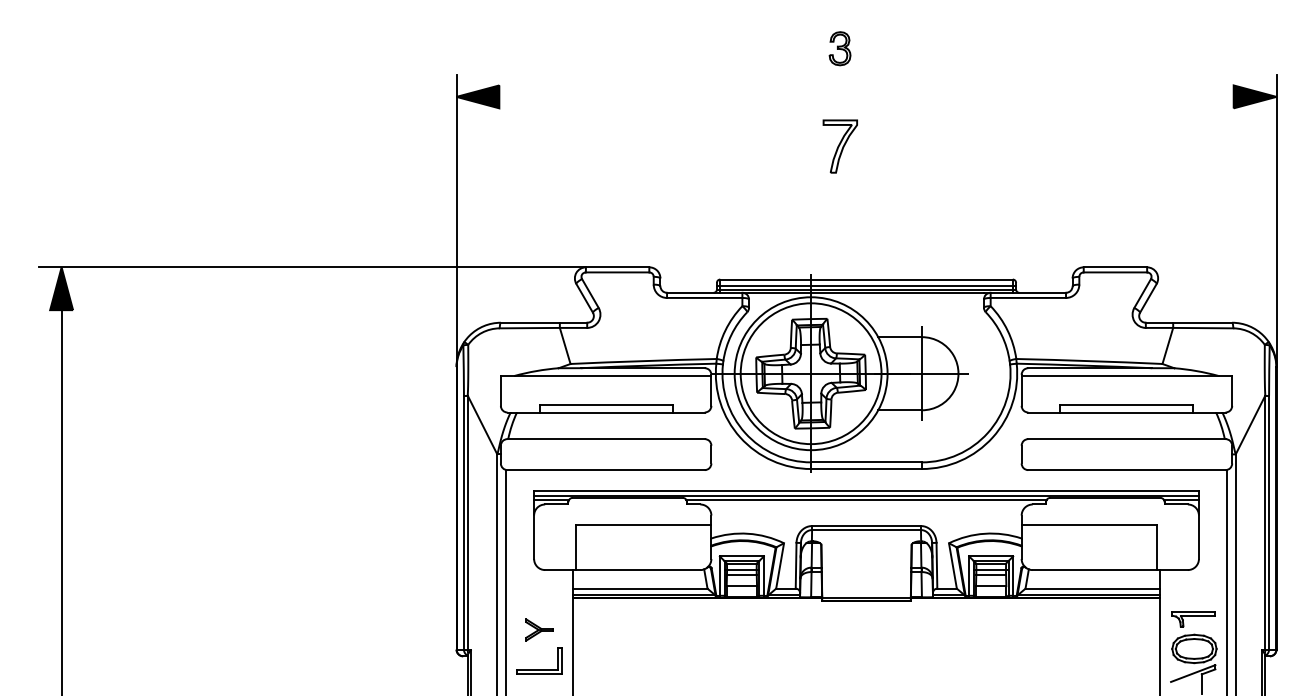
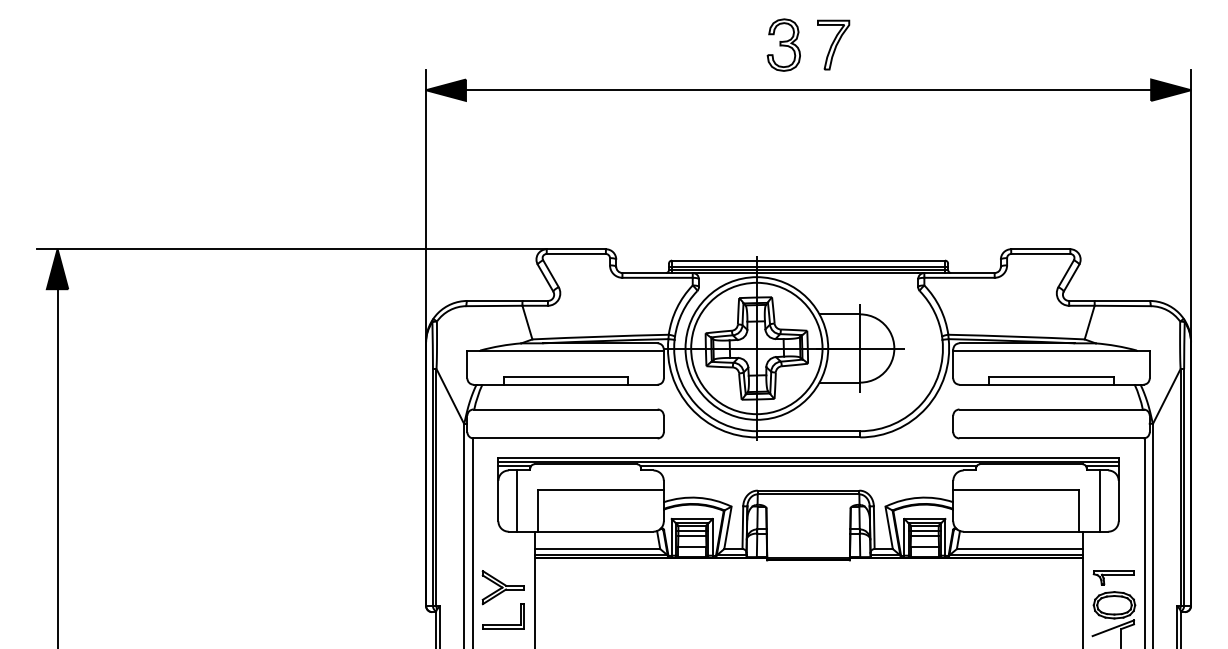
part: (839, 48) -> (783, 45), size x1.67
line: (866, 96) -> (808, 89), added
part: (839, 146) -> (832, 45), moved
line: (554, 537) -> (517, 501), added
line: (1179, 537) -> (1100, 501), added
part: (539, 629) -> (503, 587), size x1.67

